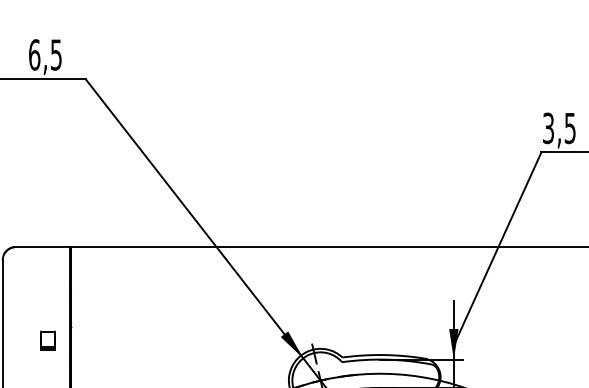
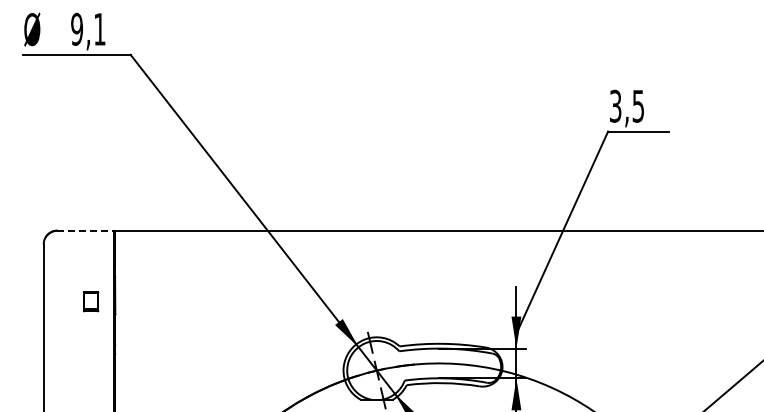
text: (45, 54) -> (88, 28), 6,5 -> 9,1
line: (43, 246) -> (86, 230), solid -> dashed
part: (47, 340) -> (90, 301), moved

